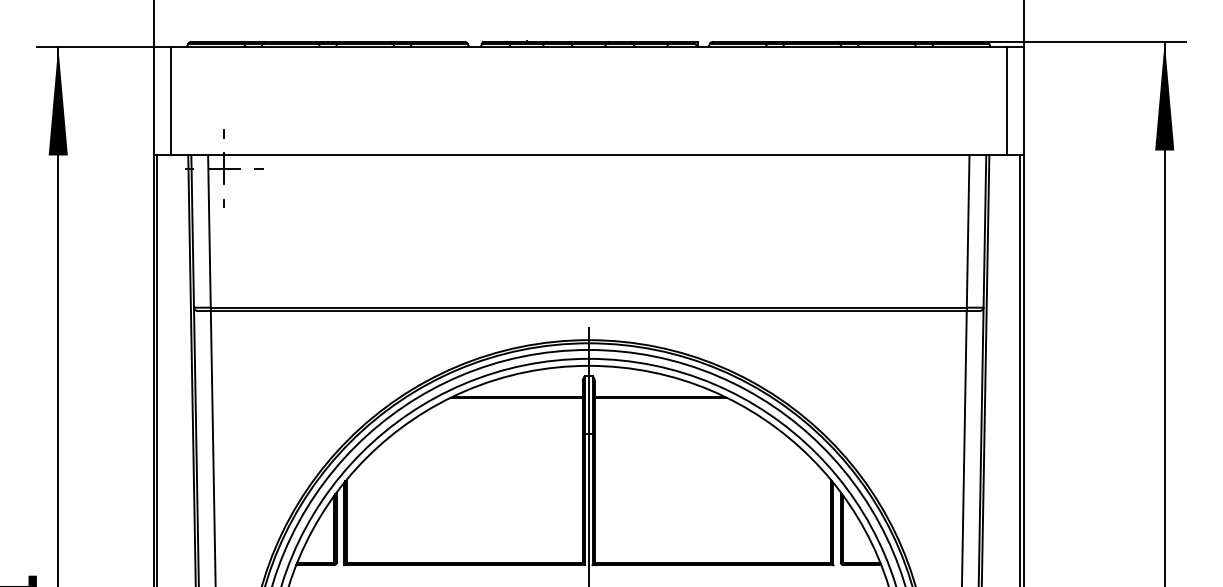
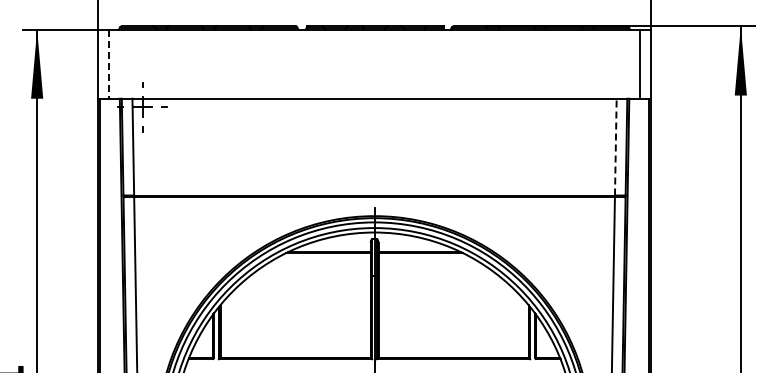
line: (170, 101) -> (108, 64), solid -> dashed
line: (967, 230) -> (615, 146), solid -> dashed

